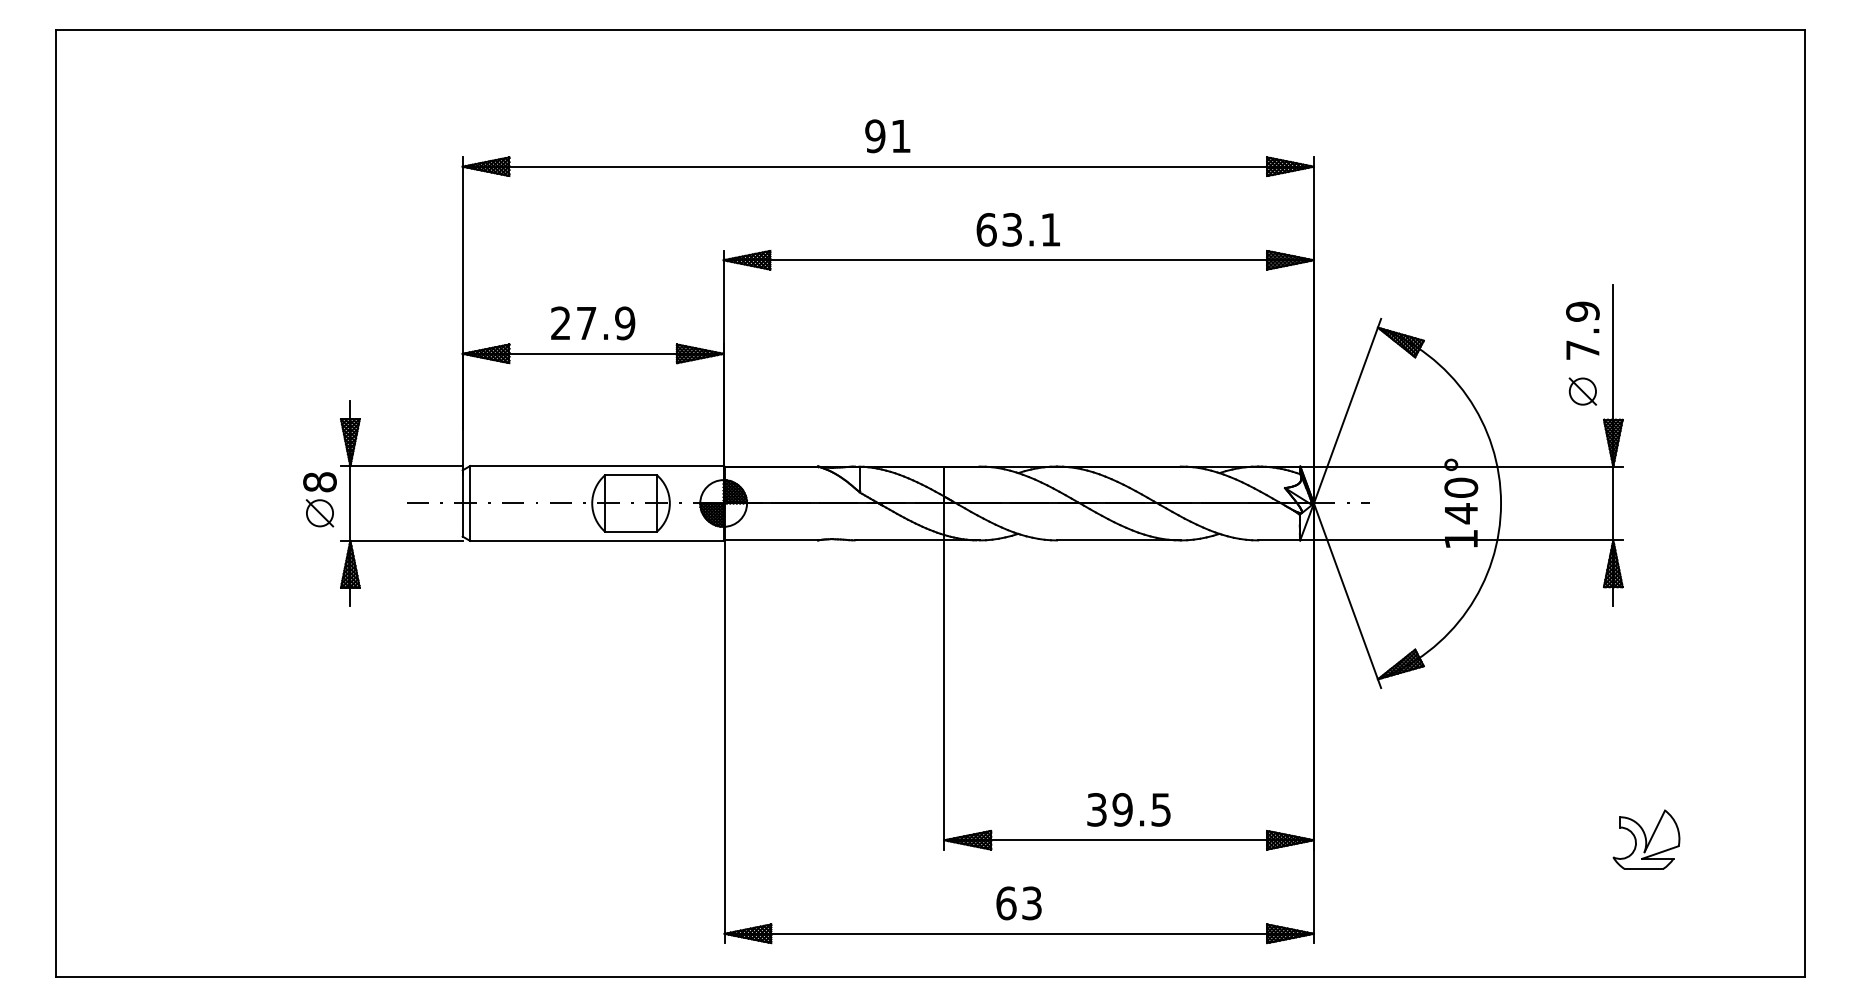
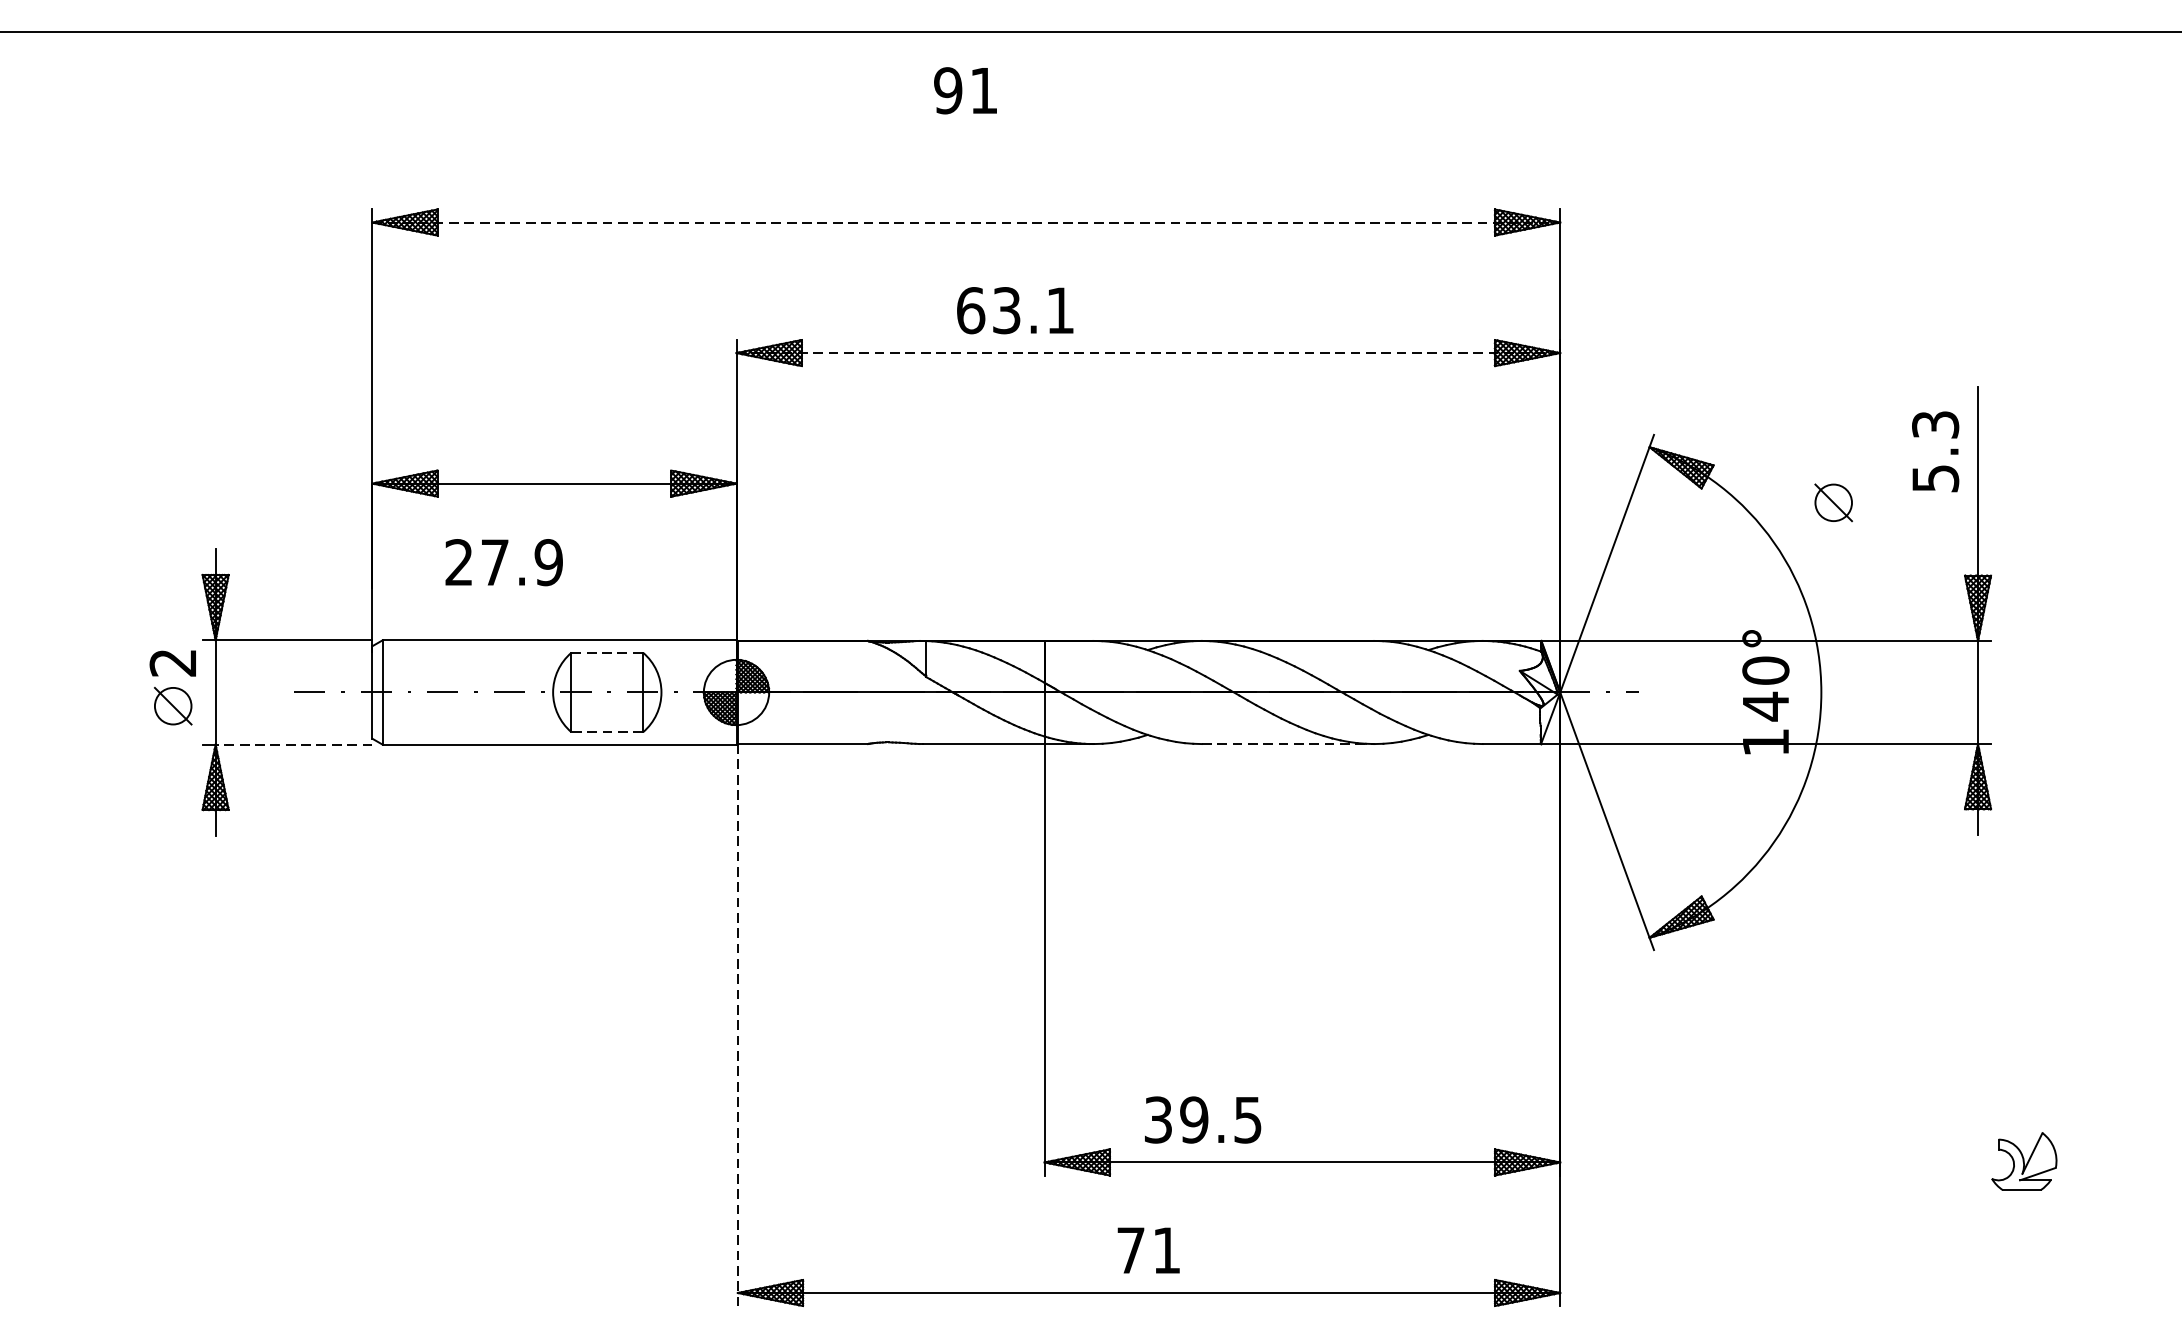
text: (887, 136) -> (965, 91), moved
line: (888, 166) -> (966, 222), solid -> dashed
text: (1017, 229) -> (1014, 310), moved
line: (1019, 260) -> (1149, 353), solid -> dashed
text: (593, 323) -> (504, 562), moved
text: (1582, 330) -> (1935, 451), 7.9 -> 5.3
part: (1582, 391) -> (1833, 502), moved
line: (631, 475) -> (607, 653), solid -> dashed
text: (319, 482) -> (172, 663), 8 -> 2
line: (631, 531) -> (607, 731), solid -> dashed
line: (406, 540) -> (293, 744), solid -> dashed
line: (1118, 540) -> (1287, 744), solid -> dashed
line: (724, 742) -> (737, 1026), solid -> dashed
text: (1128, 809) -> (1202, 1119), moved
part: (1646, 839) -> (2024, 1161), size x0.7
text: (1018, 903) -> (1147, 1250), 63 -> 71

